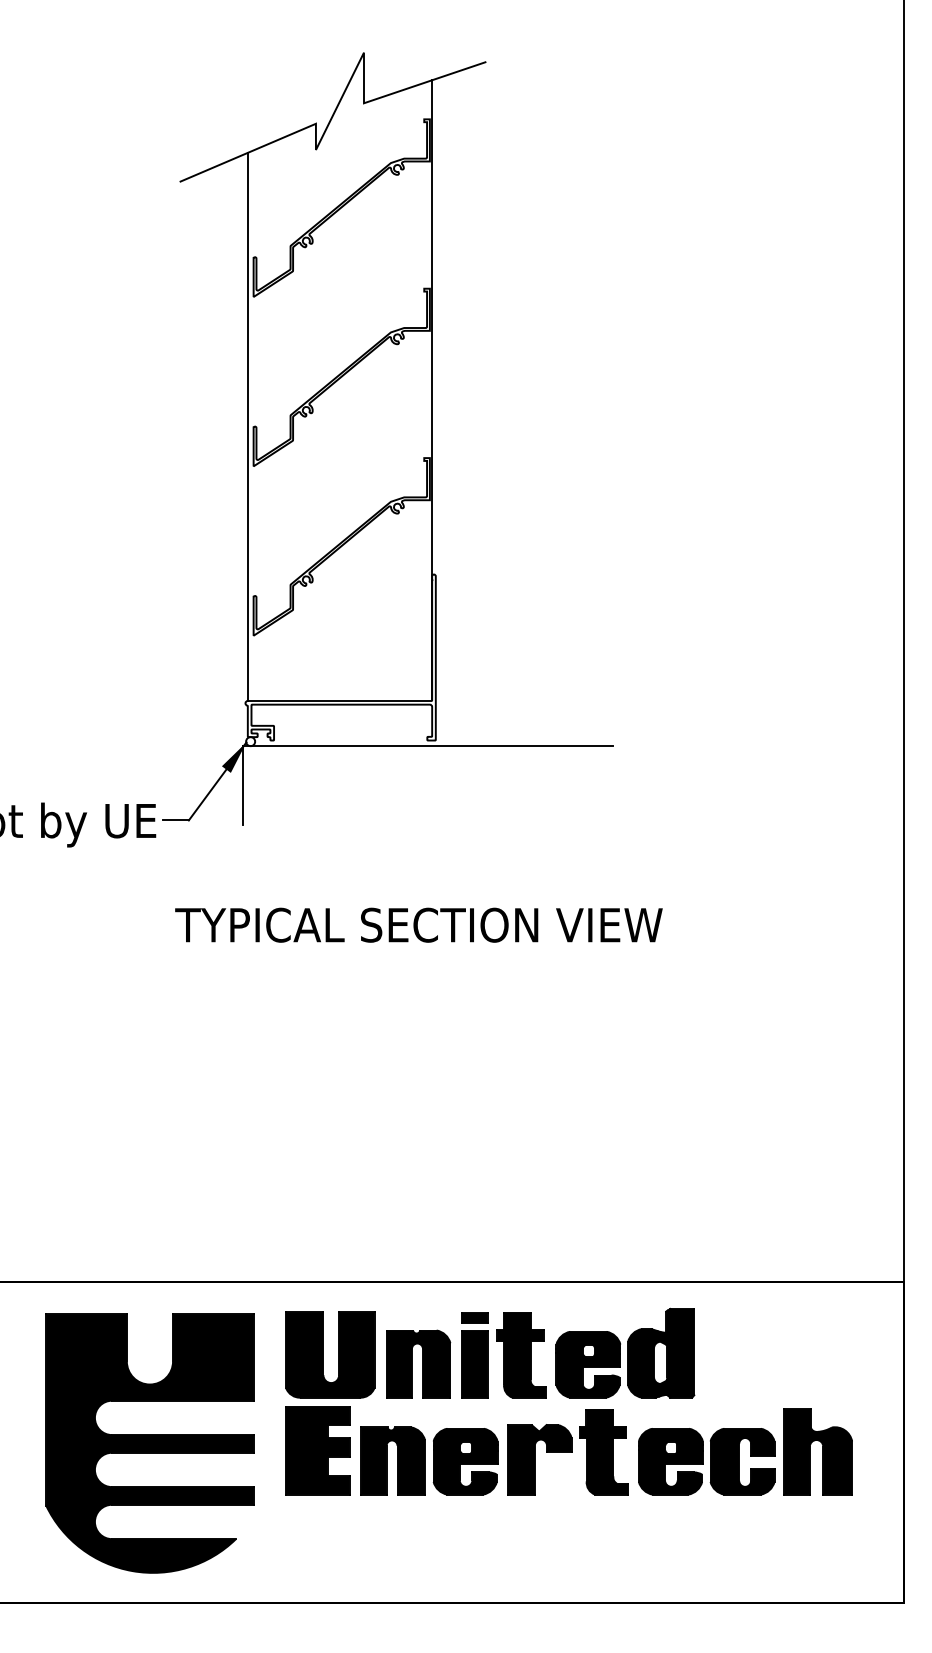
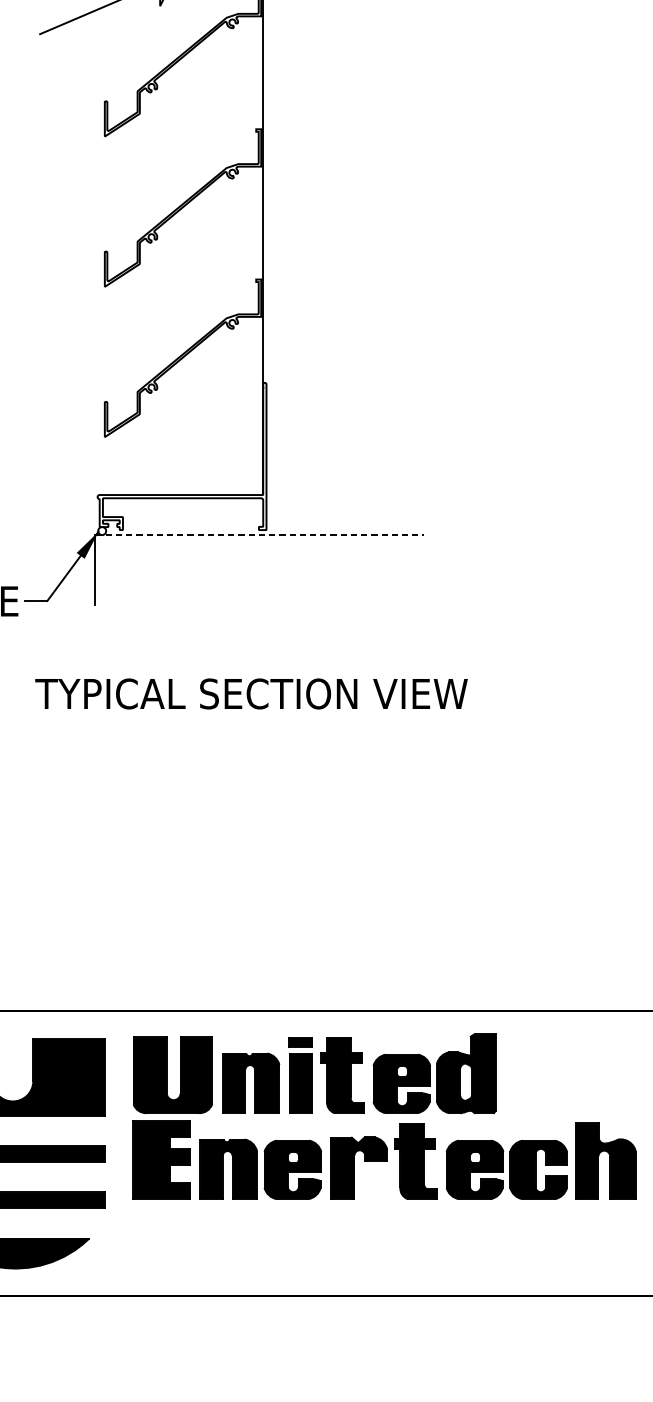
line: (247, 426) -> (99, 251), removed
line: (427, 746) -> (259, 535), solid -> dashed

